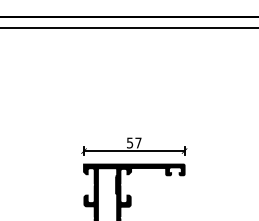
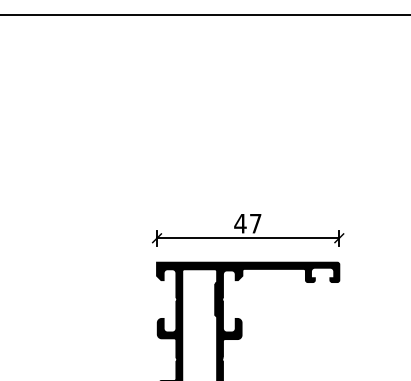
text: (129, 142) -> (239, 222), 57 -> 47

